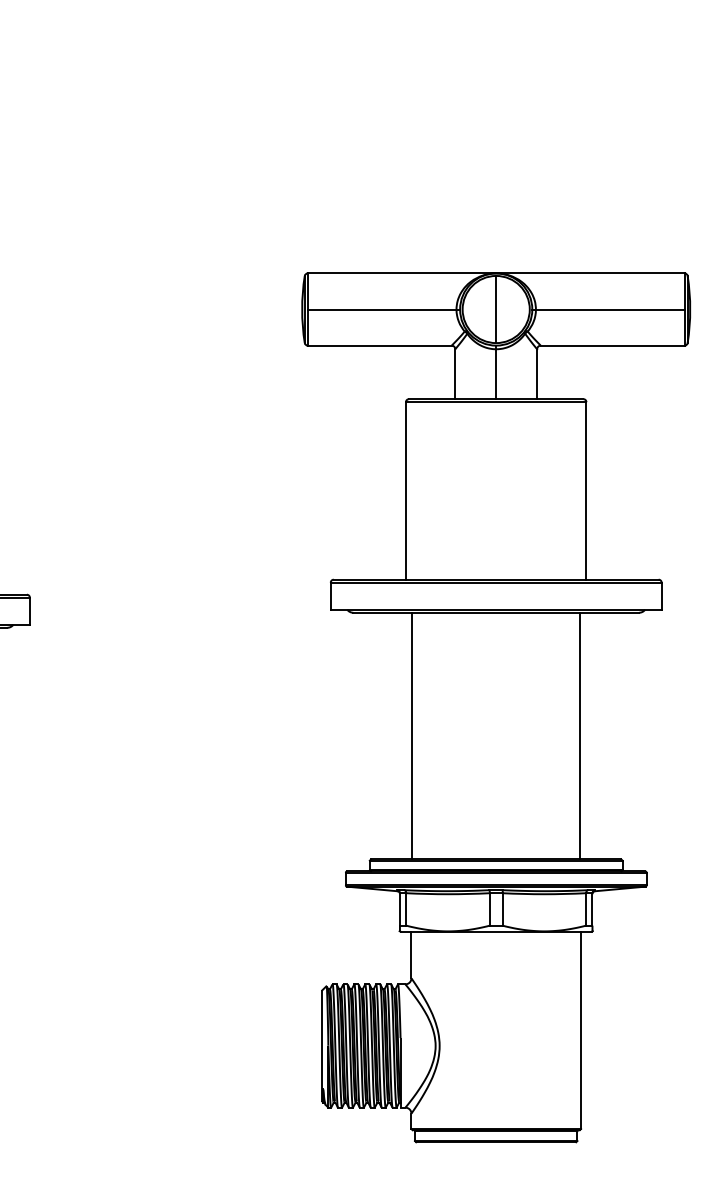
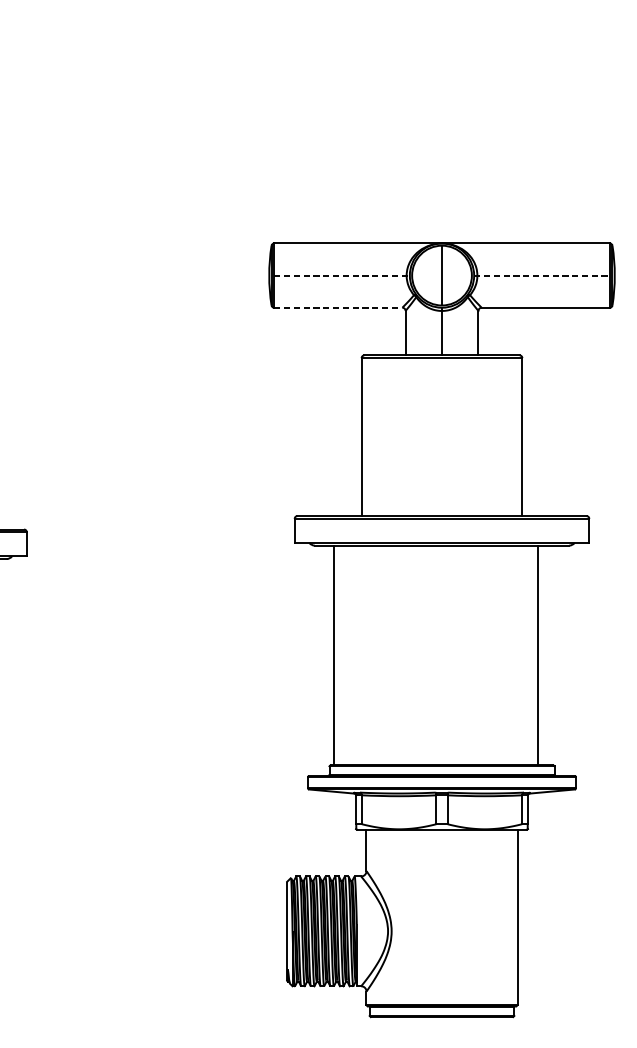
line: (384, 309) -> (342, 275), solid -> dashed
line: (609, 309) -> (542, 275), solid -> dashed
line: (379, 345) -> (338, 307), solid -> dashed
line: (411, 735) -> (333, 654), moved
line: (580, 735) -> (538, 654), moved

